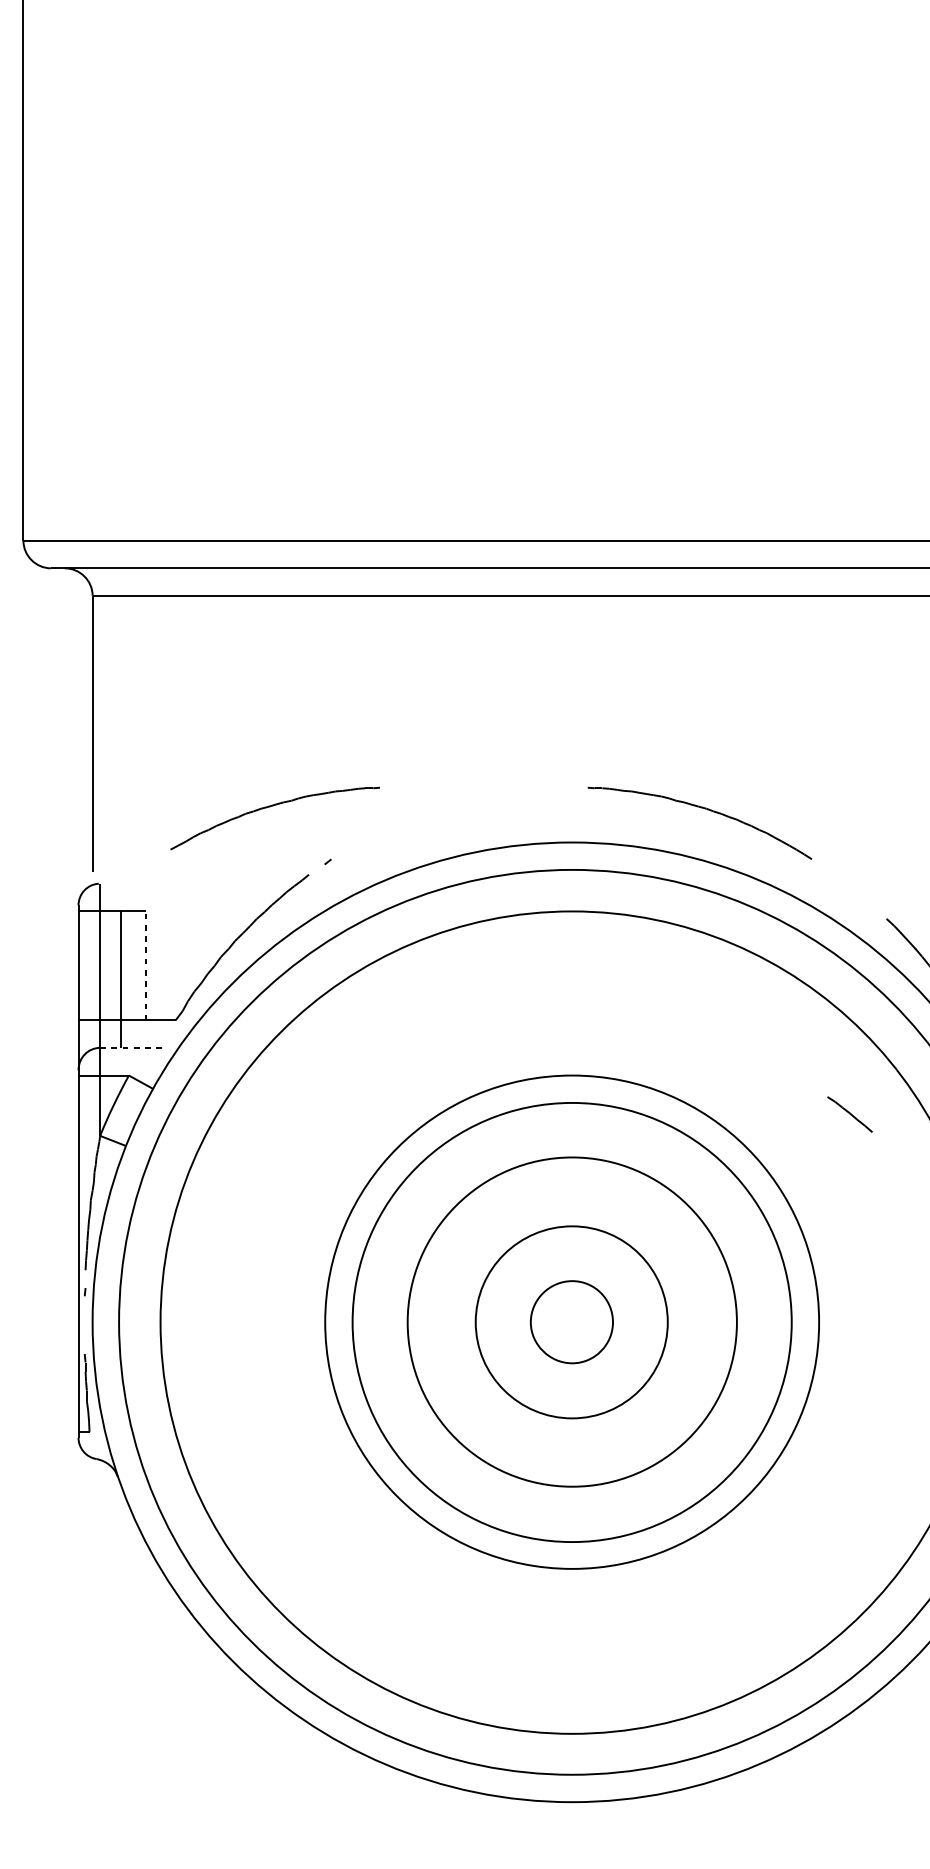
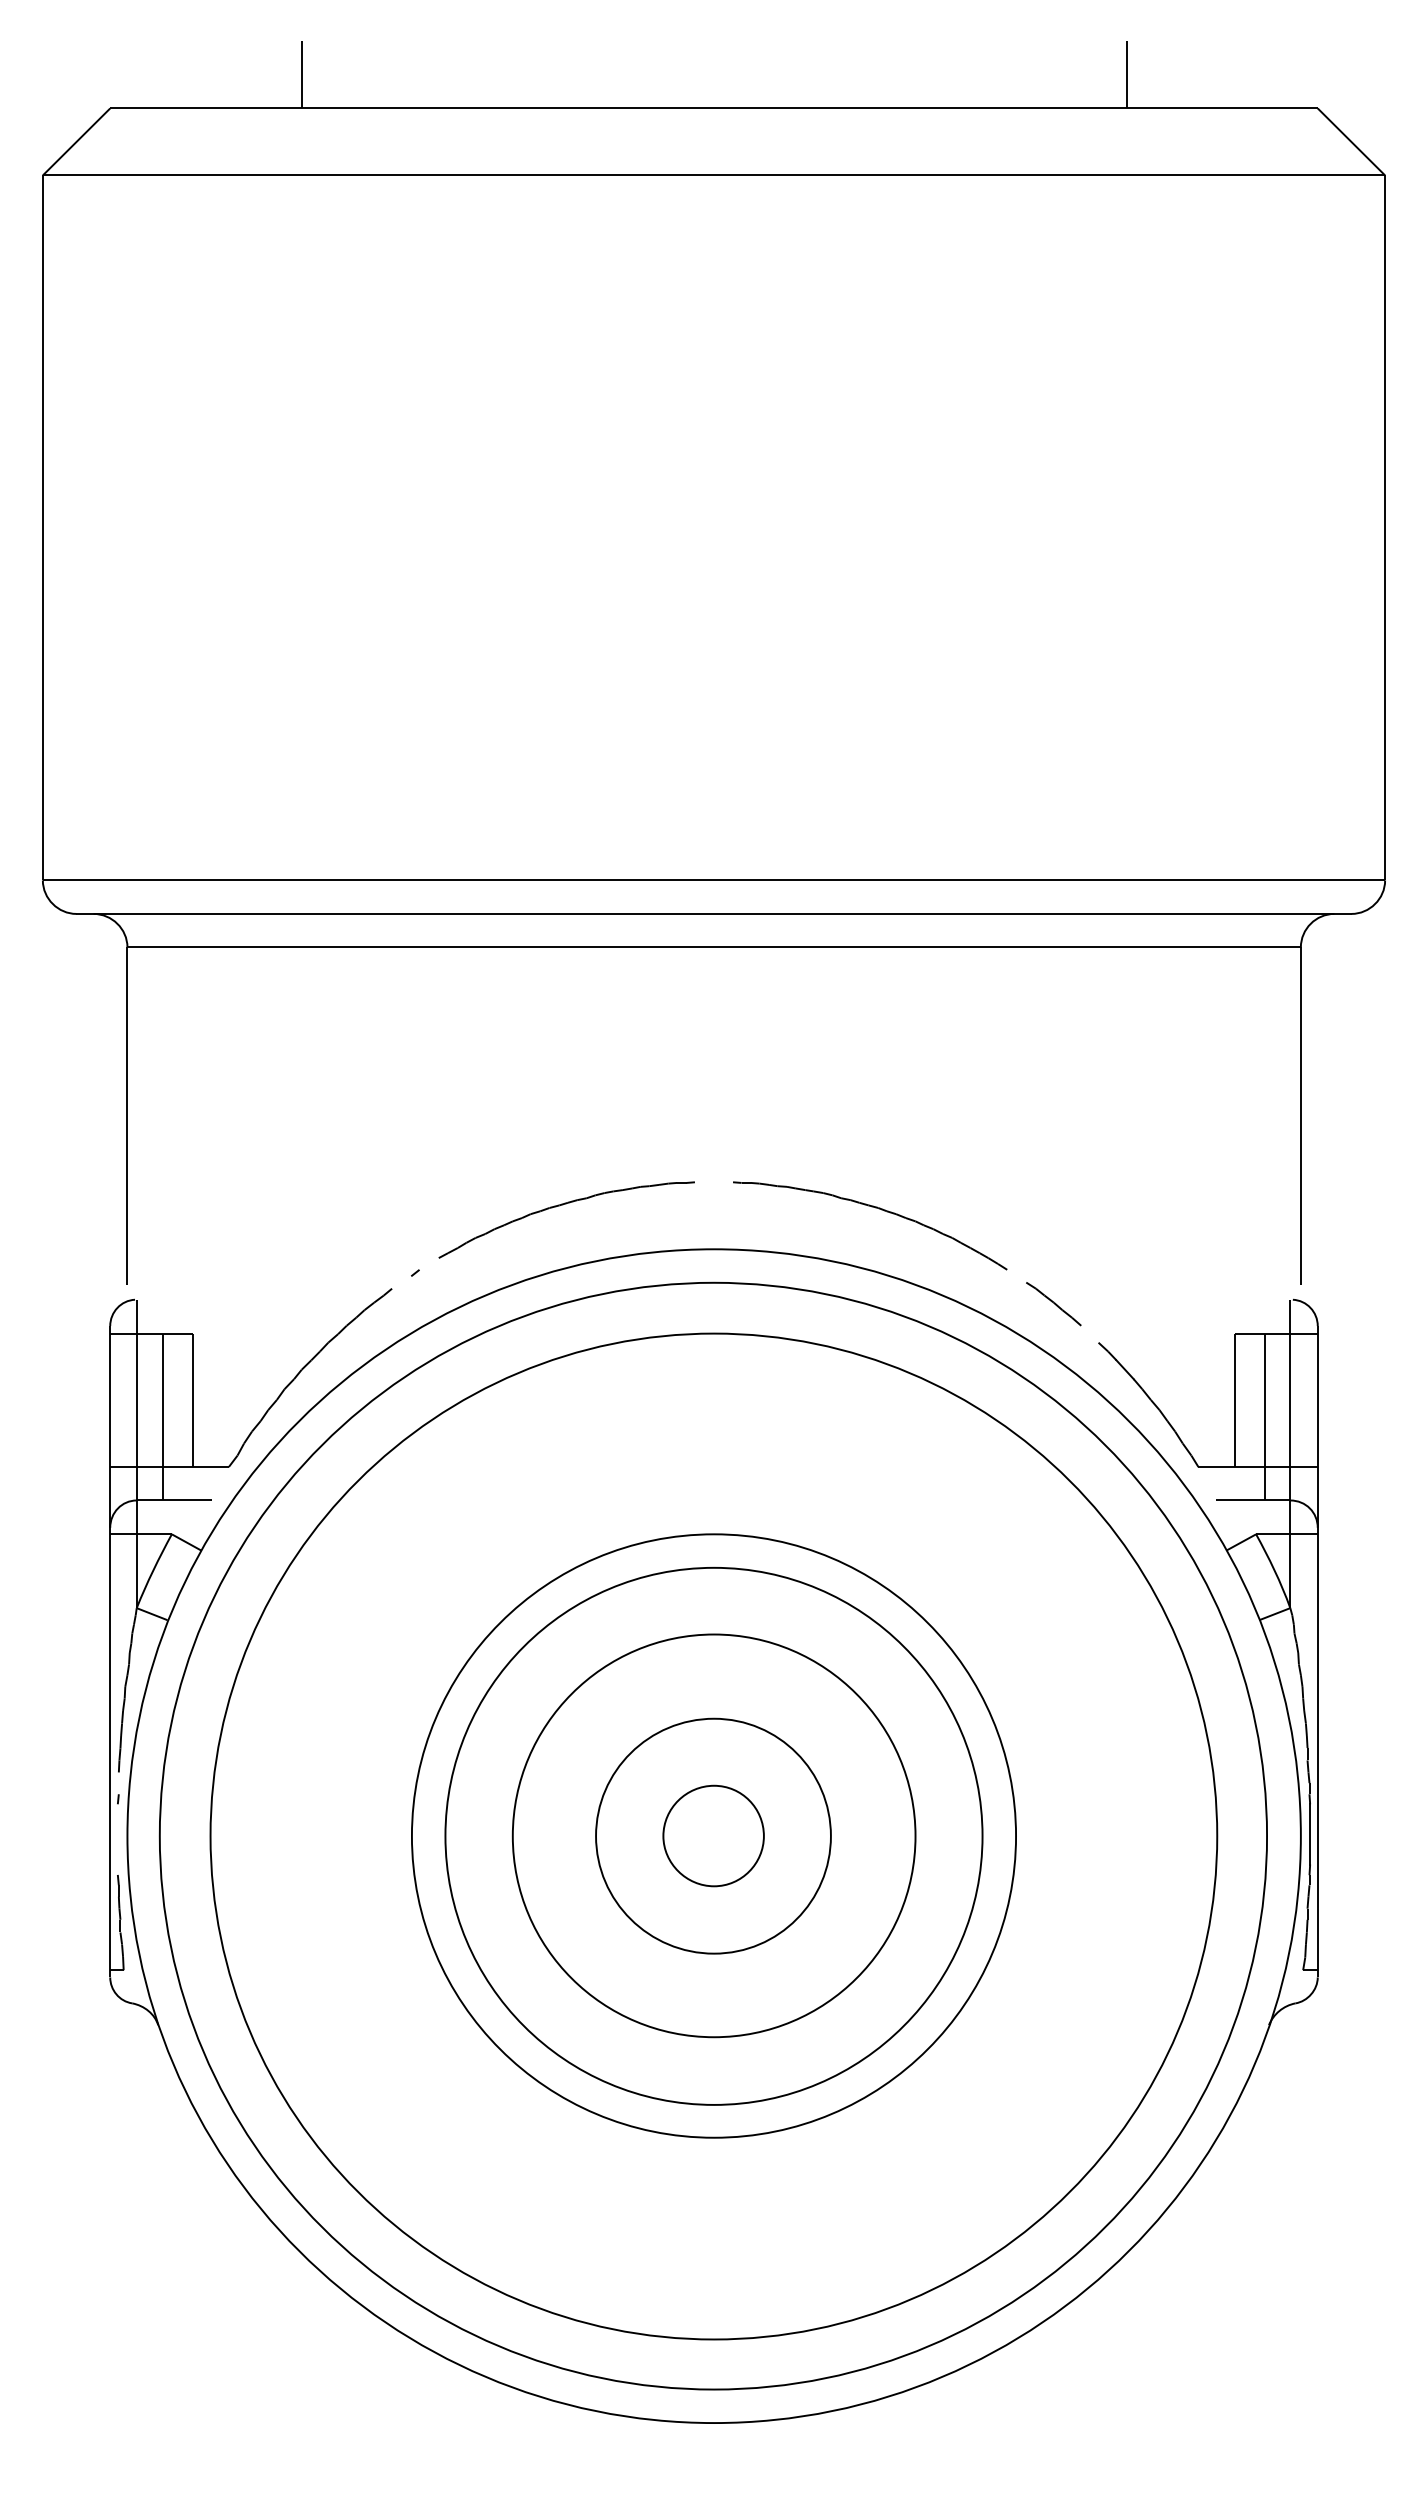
part: (272, 806) -> (563, 1205), moved
line: (145, 966) -> (192, 1400), dashed -> solid
line: (131, 1047) -> (174, 1500), dashed -> solid
part: (849, 1114) -> (1053, 1304), moved

